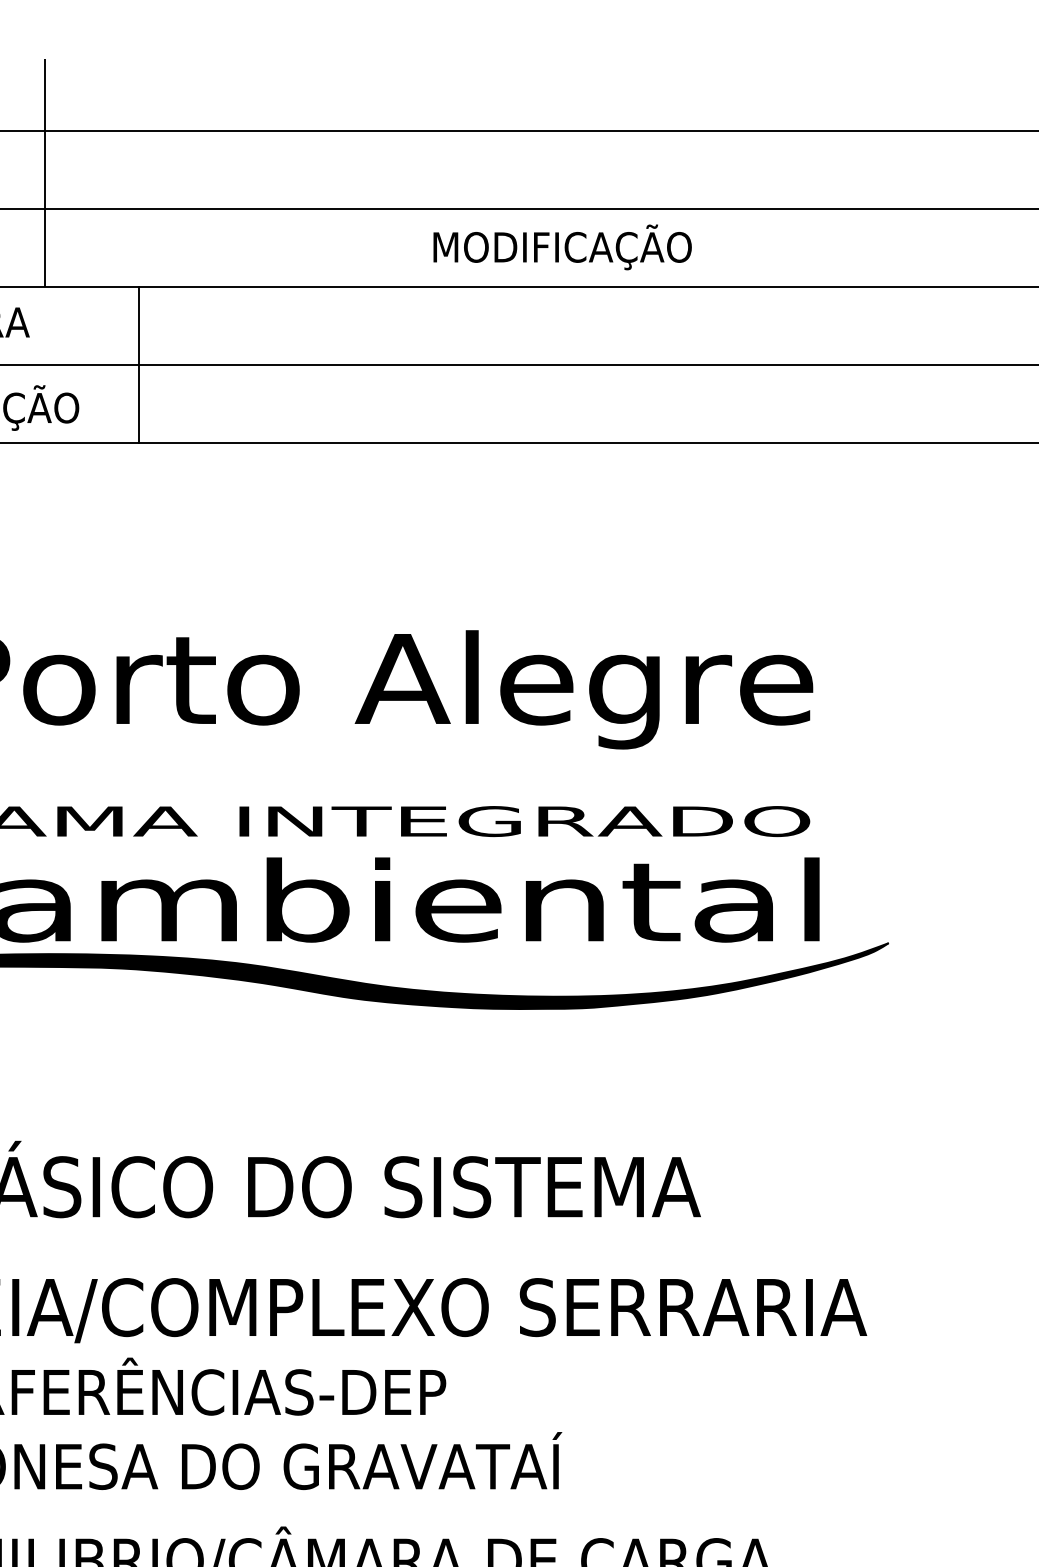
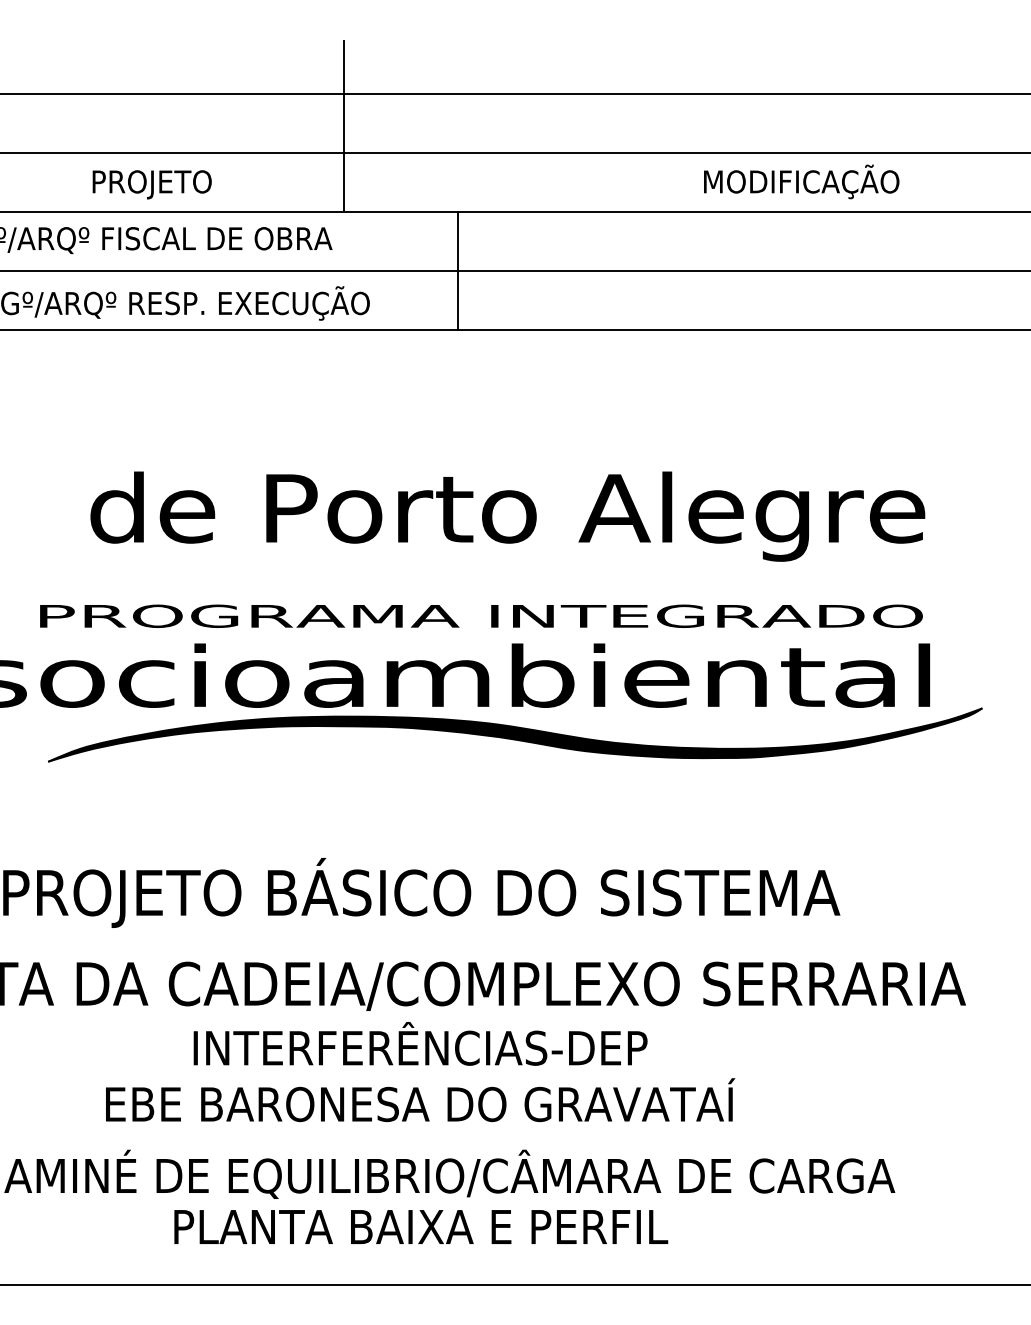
text: (562, 246) -> (801, 181), moved
line: (138, 364) -> (457, 270), moved

